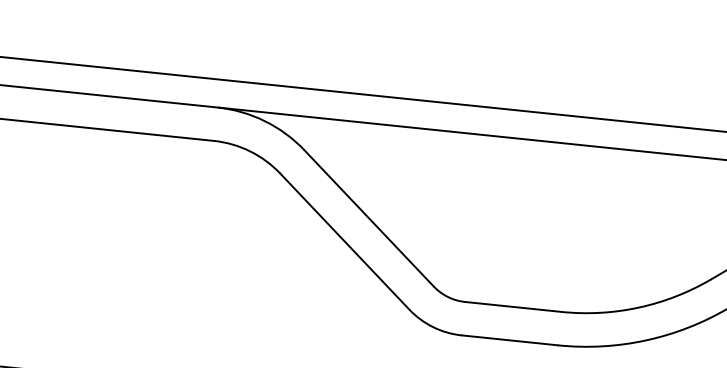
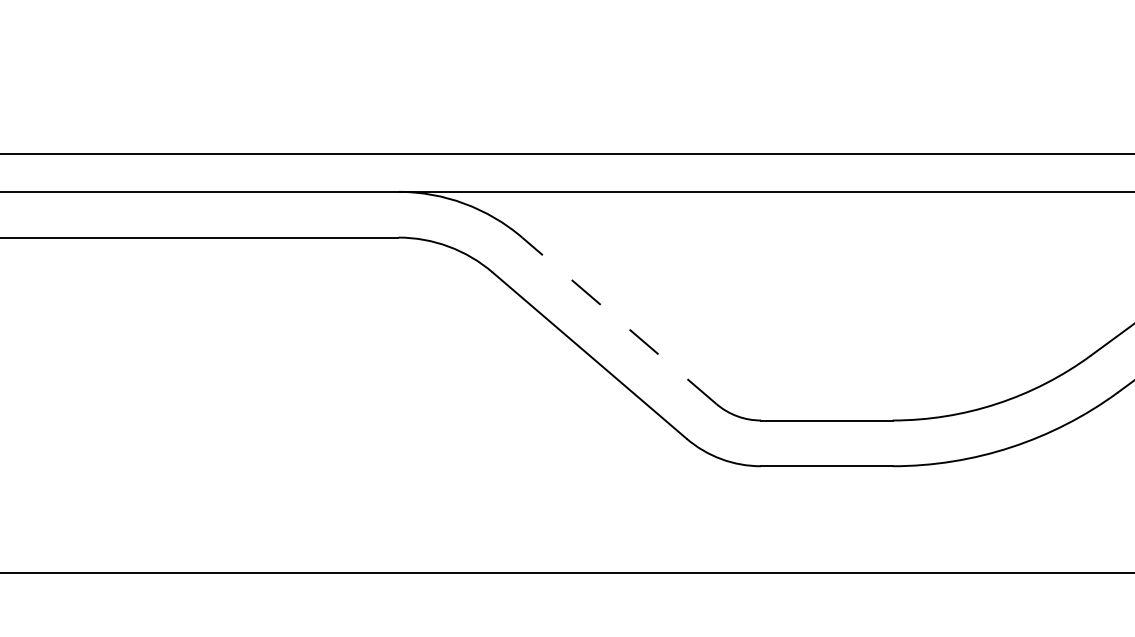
line: (369, 218) -> (619, 320), solid -> dashed

